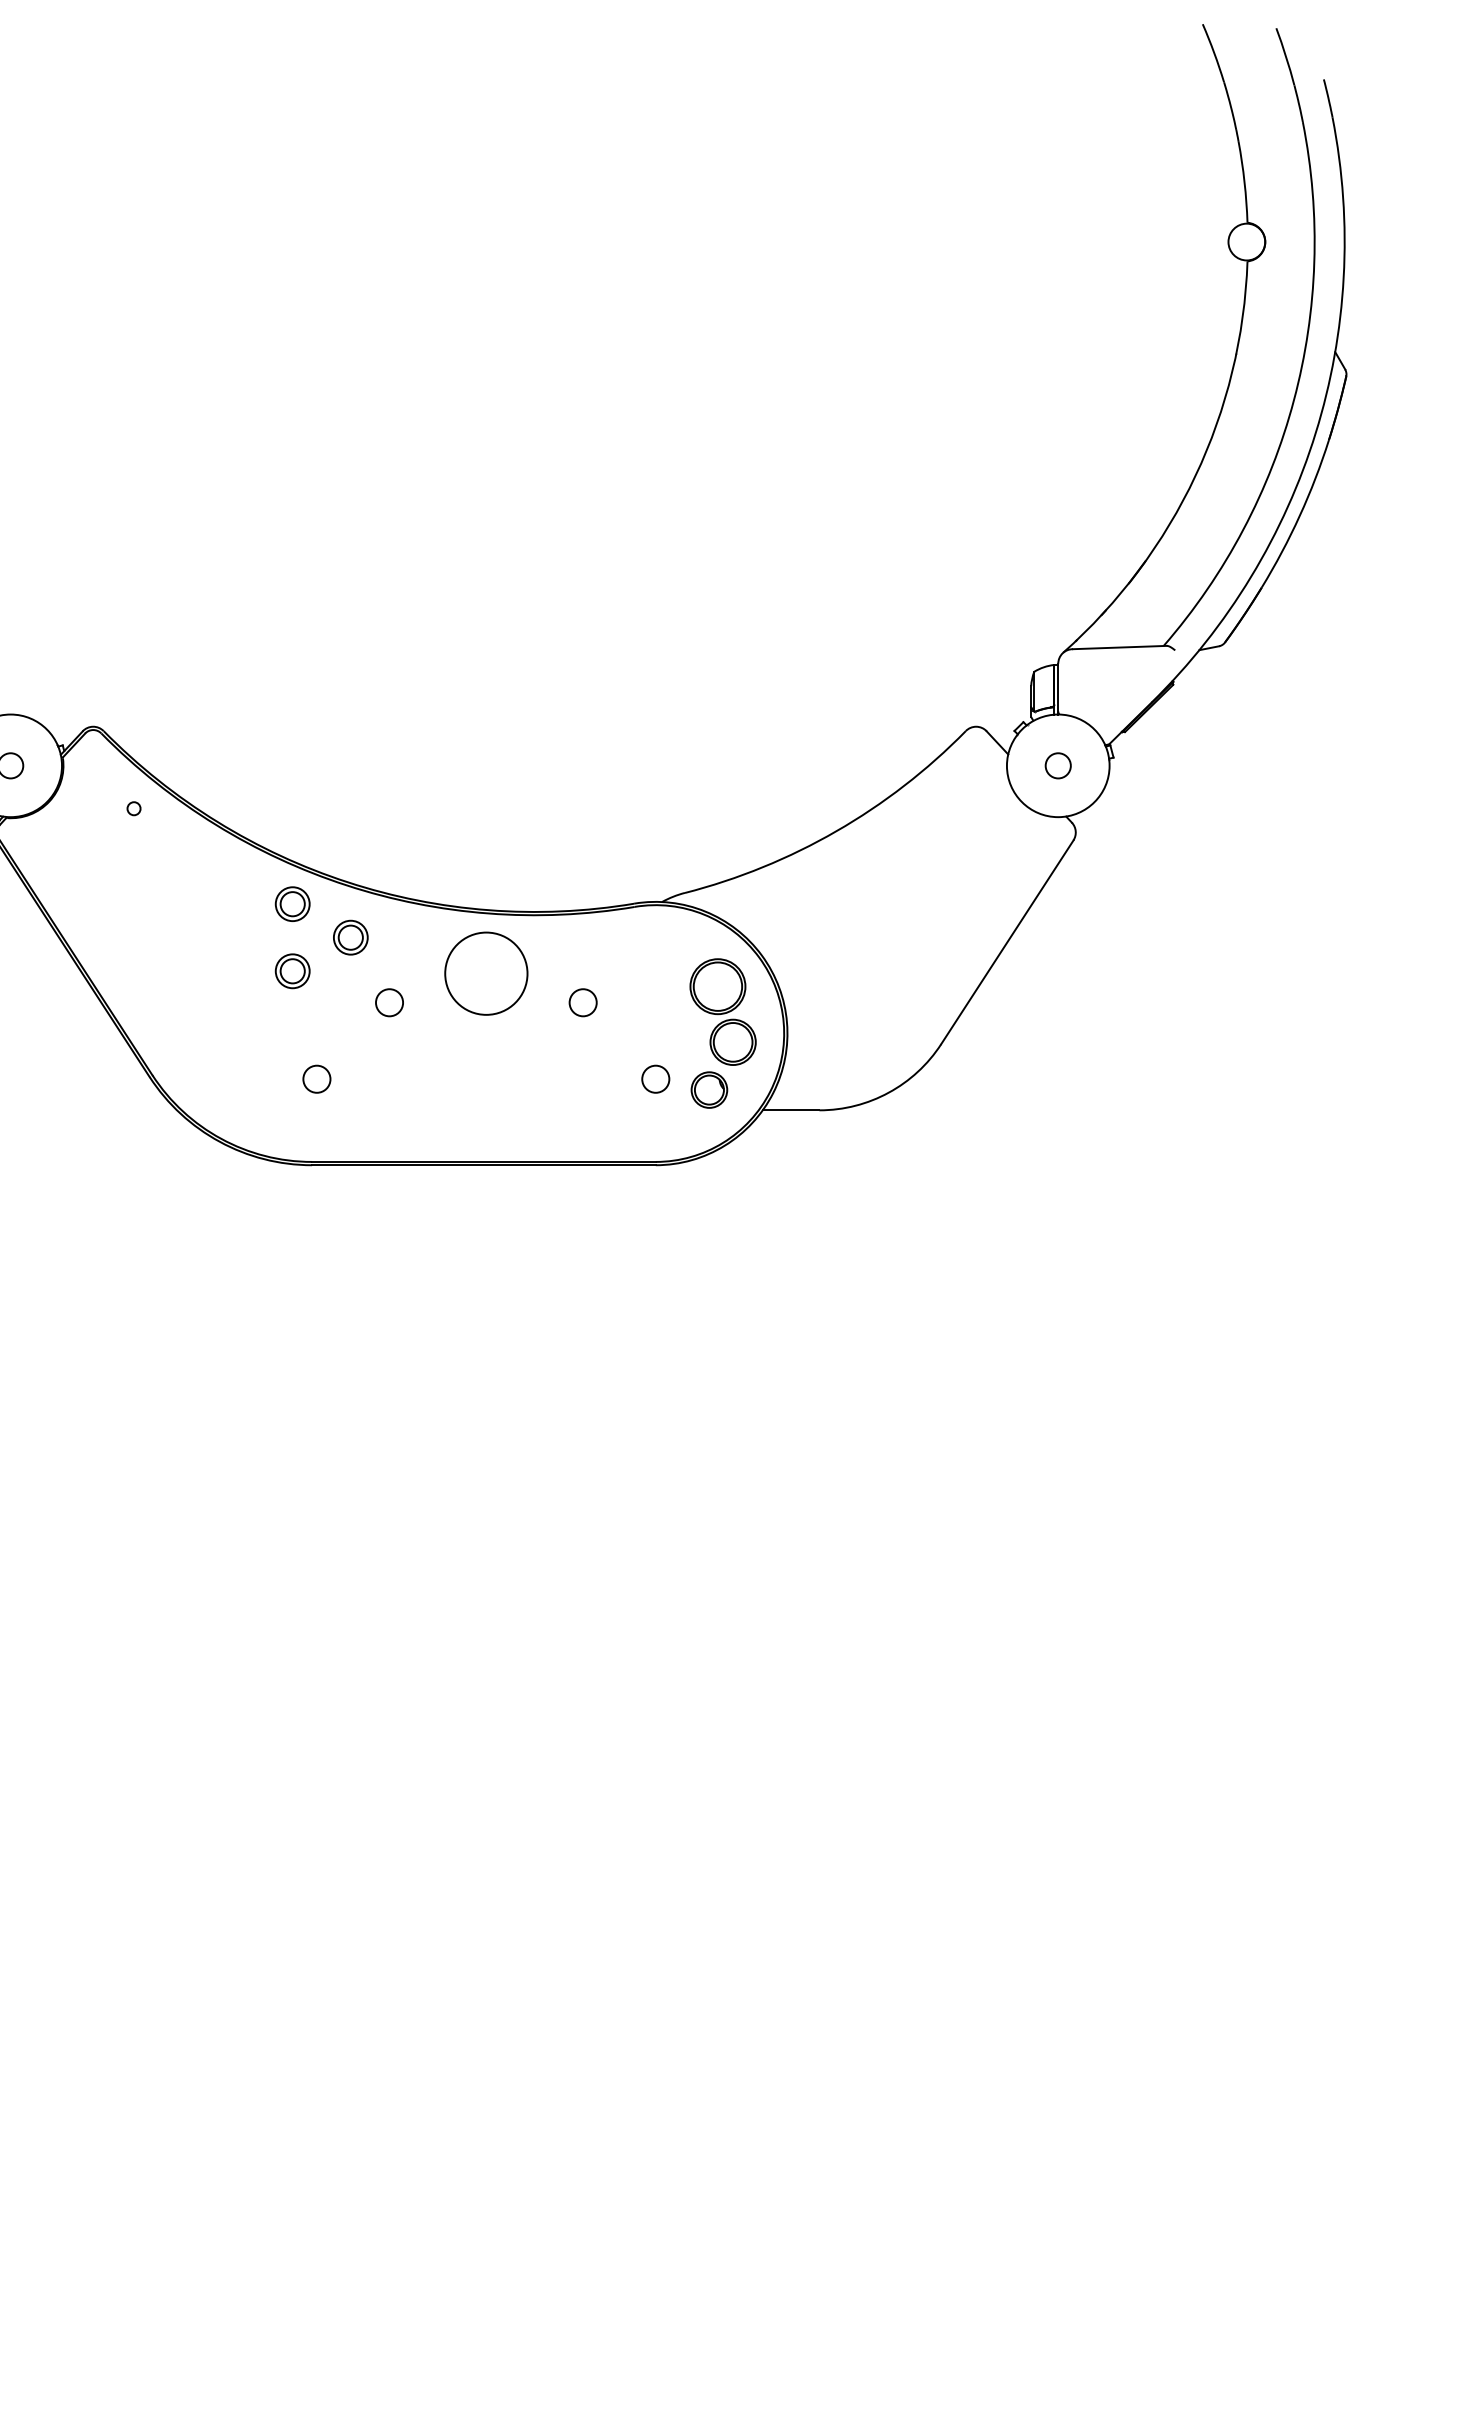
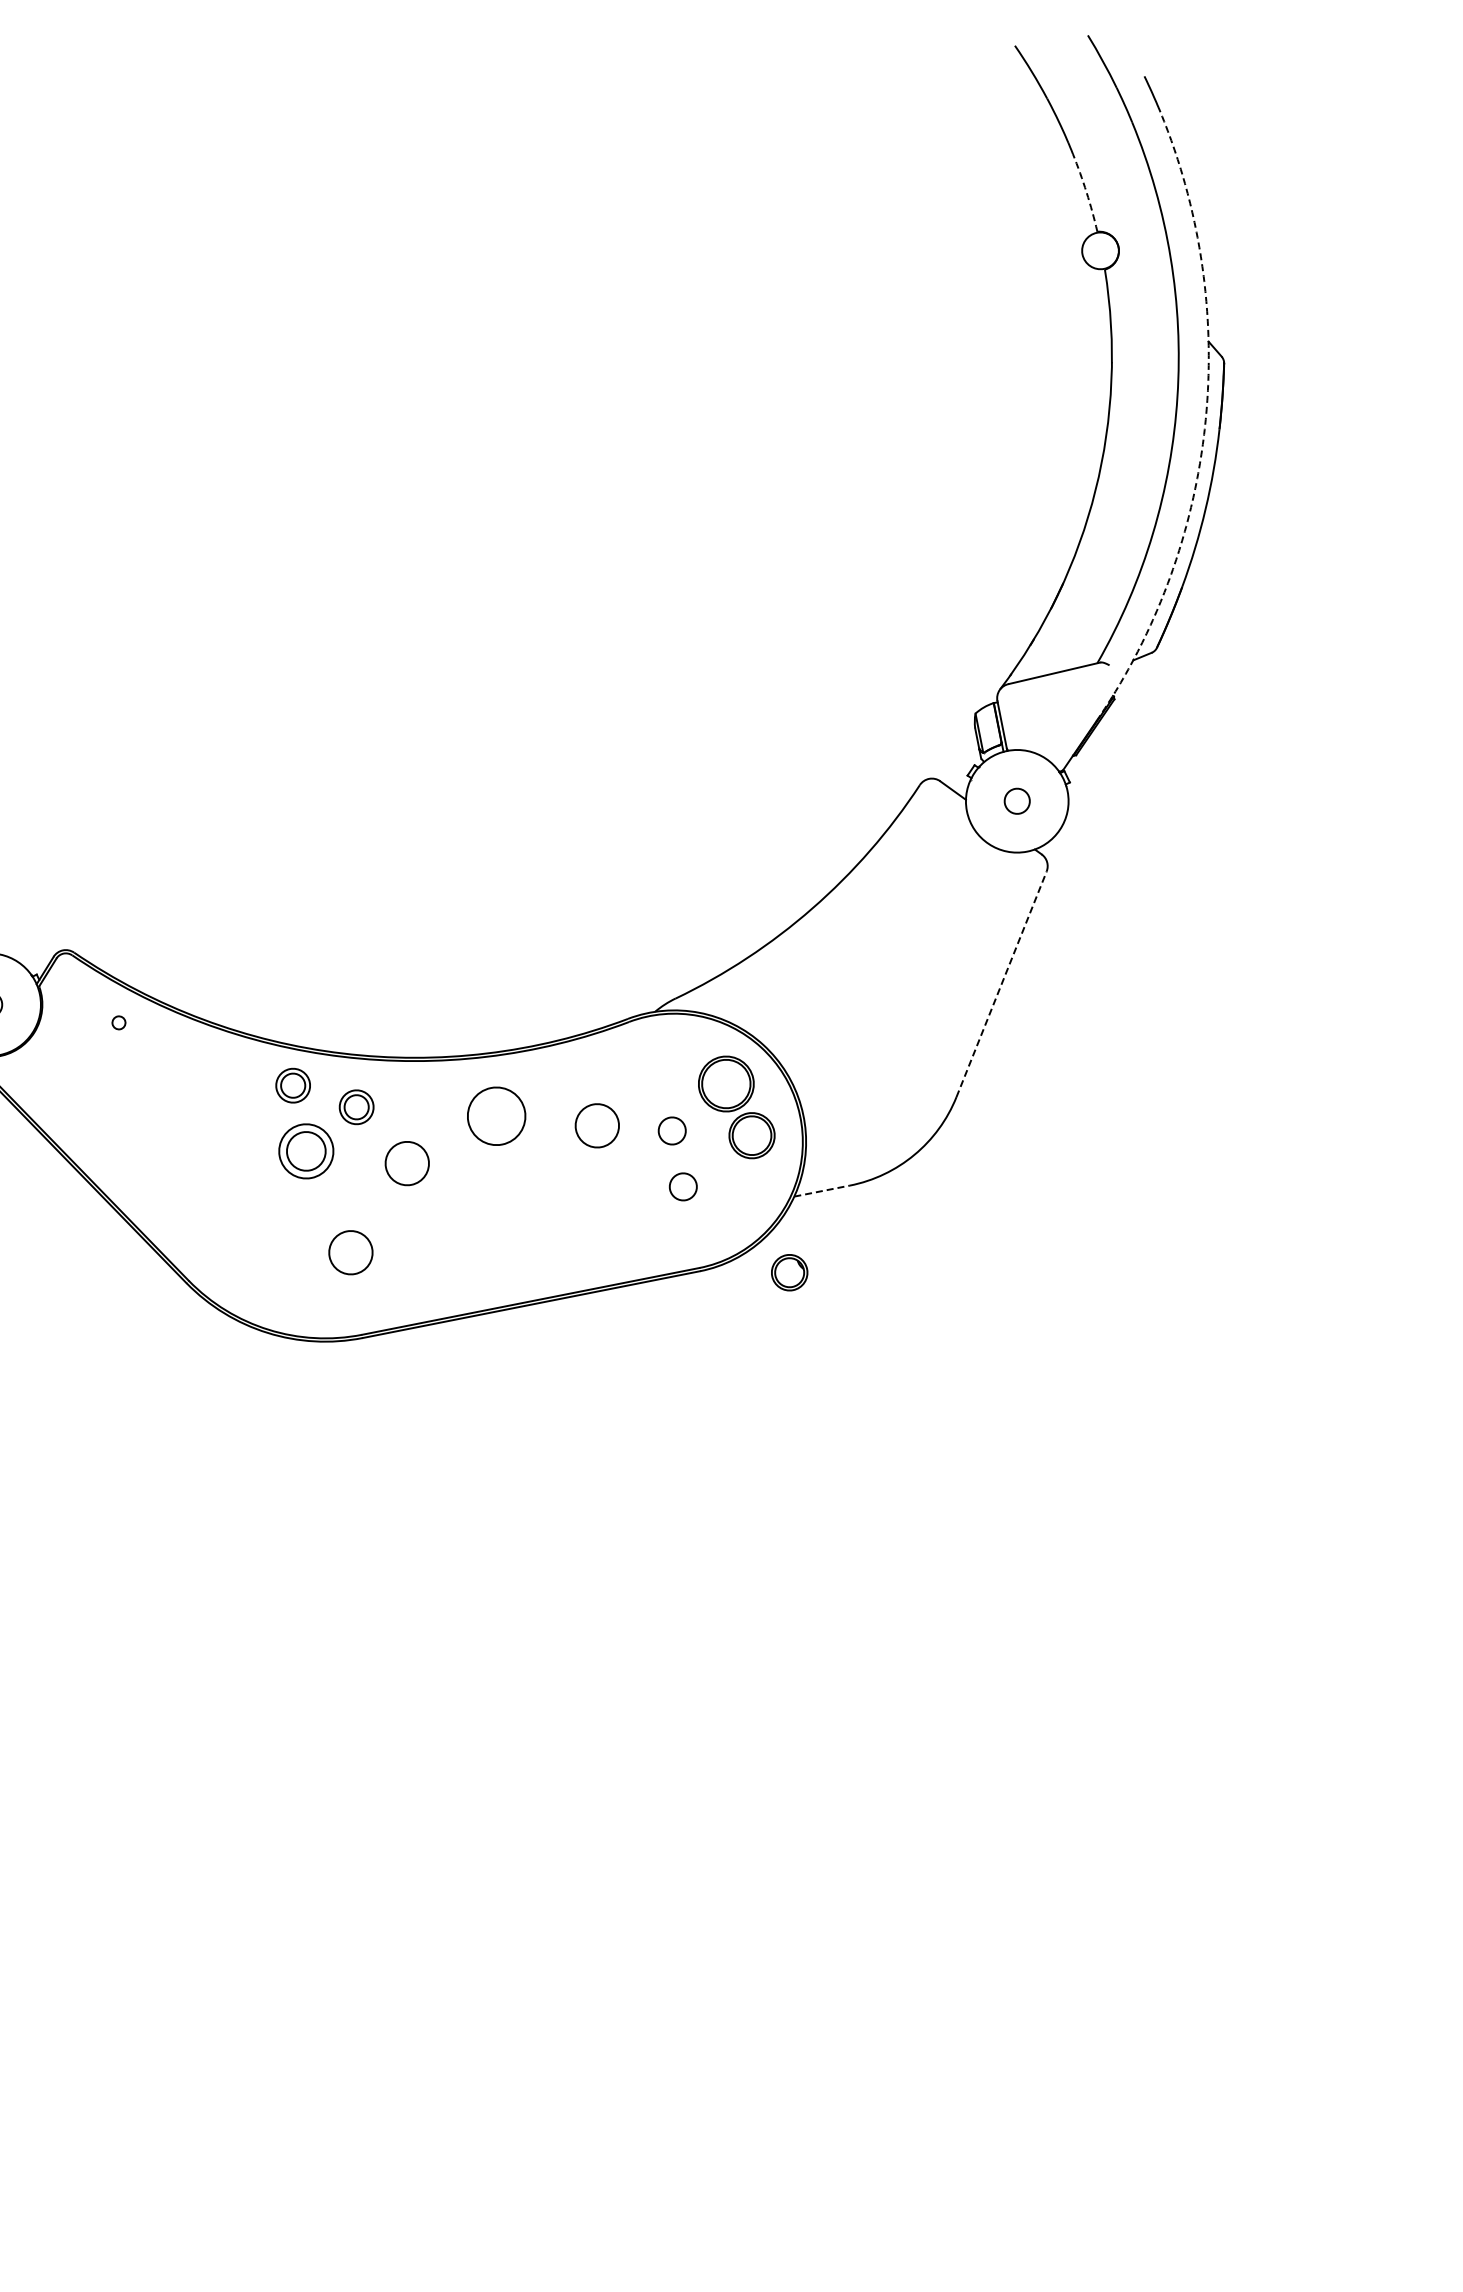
arc: (1244, 182) -> (1086, 192), solid -> dashed
arc: (1315, 432) -> (1204, 424), solid -> dashed
line: (1007, 941) -> (1001, 983), solid -> dashed
part: (292, 971) -> (306, 1151), size x1.6
circle: (486, 973) -> (496, 1116), size x0.7
circle: (389, 1002) -> (407, 1163), size x1.6
circle: (582, 1002) -> (596, 1125), size x1.6
circle: (655, 1021) -> (671, 1130), added
circle: (316, 1078) -> (350, 1252), size x1.6
part: (709, 1089) -> (789, 1272), moved
line: (791, 1110) -> (822, 1191), solid -> dashed

